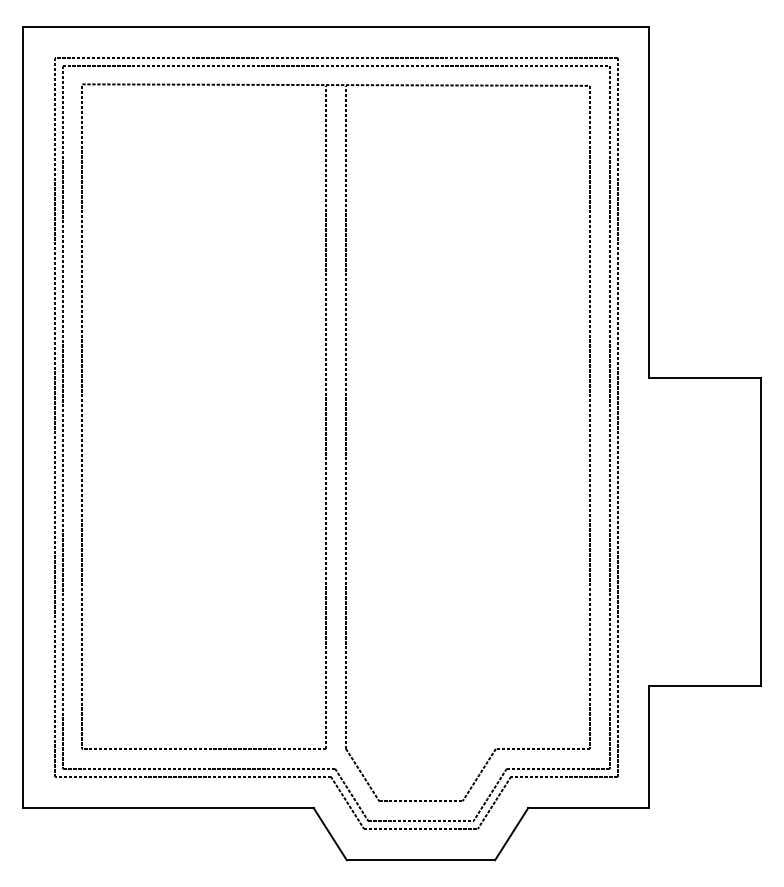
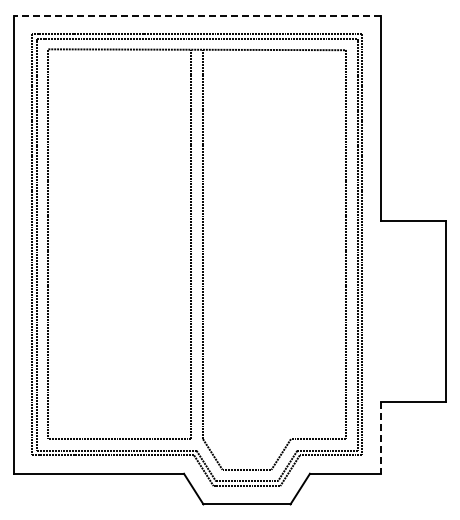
line: (334, 26) -> (196, 15), solid -> dashed
line: (648, 746) -> (380, 437), solid -> dashed

